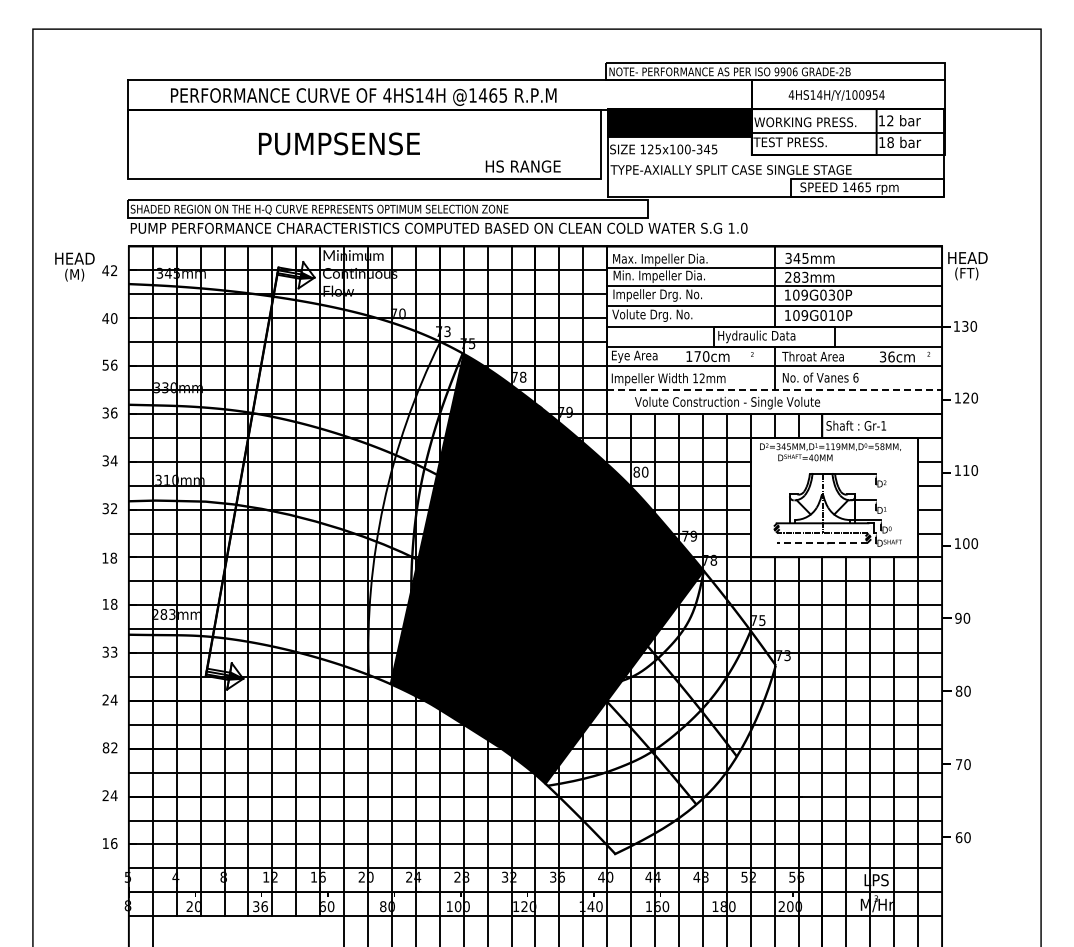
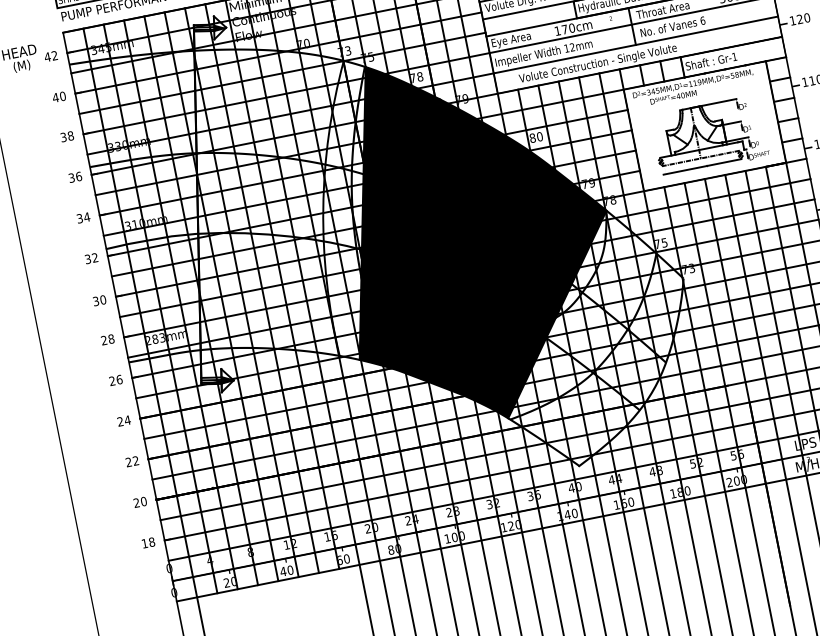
text: (109, 364) -> (66, 136), 56 -> 38
line: (775, 390) -> (636, 45), dashed -> solid
line: (822, 543) -> (702, 167), dashed -> solid
text: (109, 557) -> (99, 300), 18 -> 30
text: (105, 603) -> (103, 339), 18 -> 28
text: (109, 651) -> (115, 379), 33 -> 26
text: (105, 747) -> (128, 462), 82 -> 22
text: (113, 795) -> (143, 501), 24 -> 20
text: (114, 843) -> (152, 542), 16 -> 18
text: (127, 876) -> (168, 567), 5 -> 0
text: (127, 905) -> (173, 592), 8 -> 0
text: (259, 906) -> (286, 571), 36 -> 40

